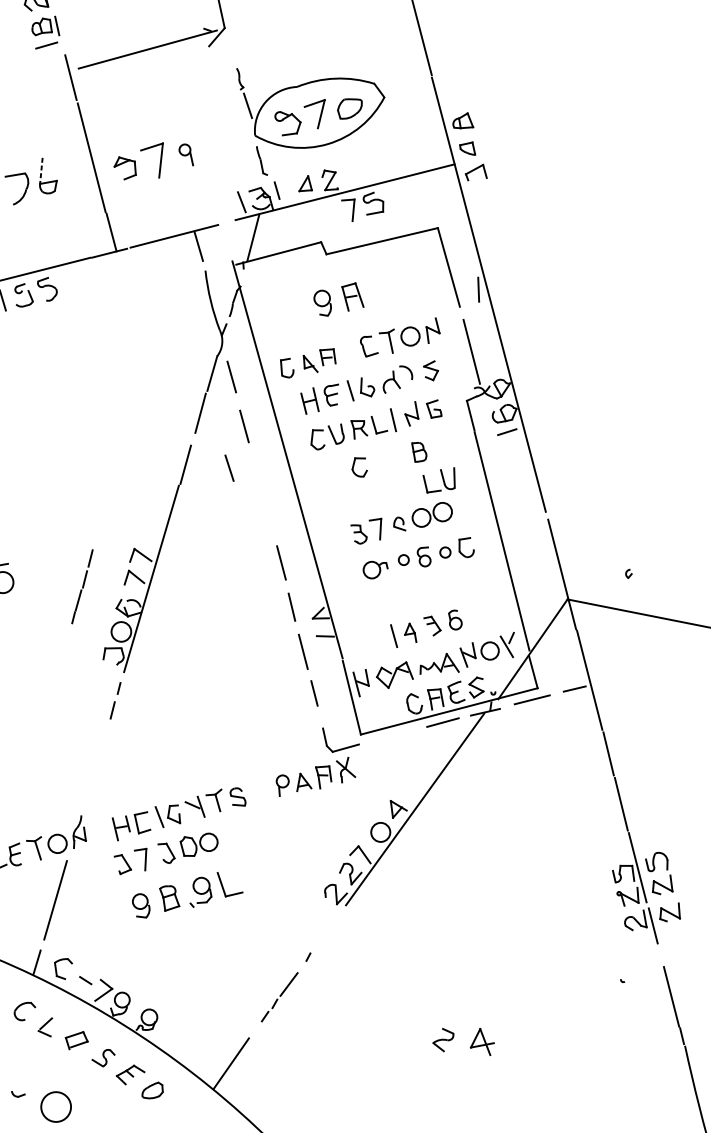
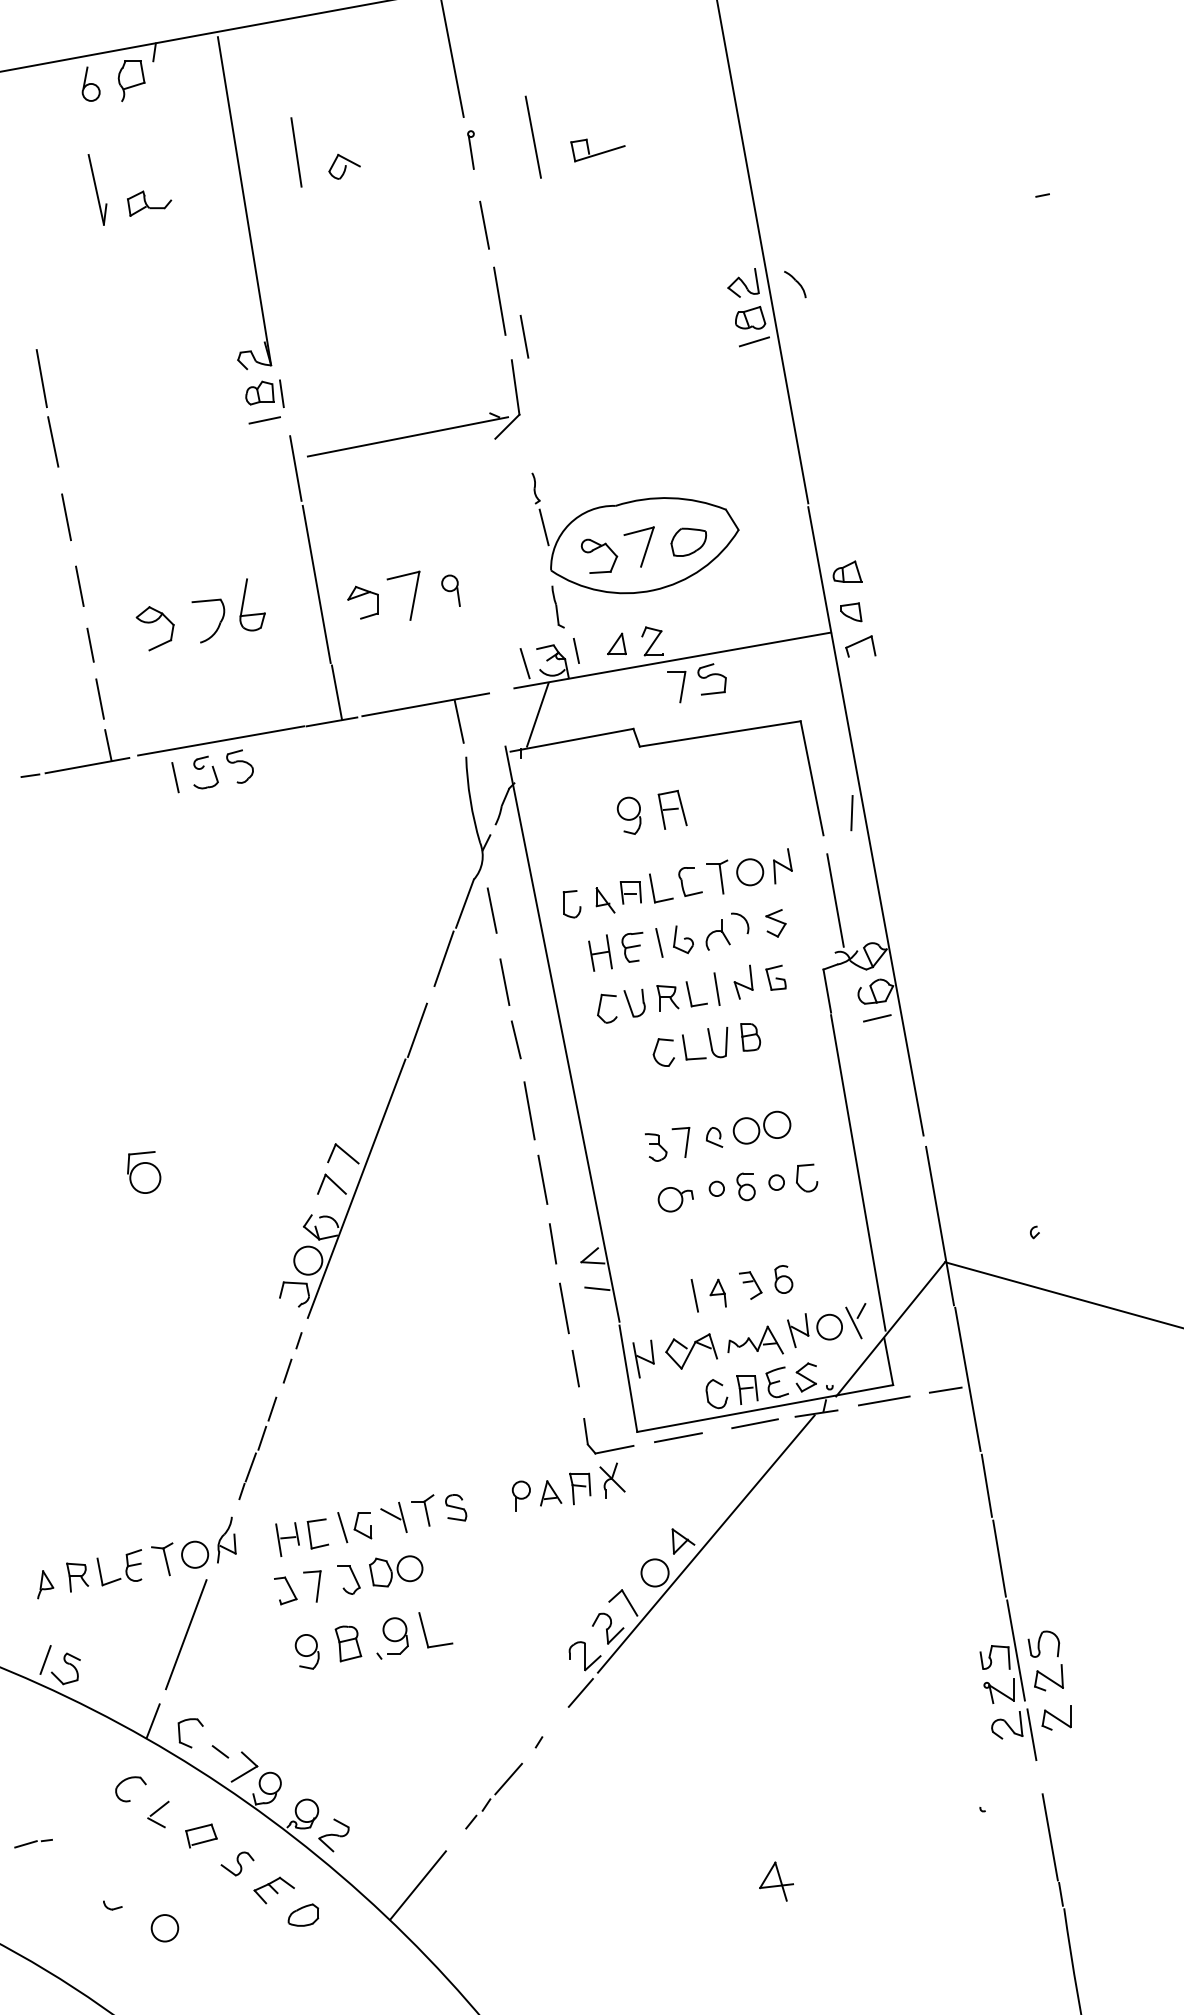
line: (41, 170) -> (243, 597), dashed -> solid
part: (343, 353) -> (653, 888), added
line: (228, 468) -> (515, 1039), moved
part: (439, 480) -> (705, 1043), moved
line: (268, 515) -> (529, 1110), added
part: (82, 586) -> (257, 1448), moved
line: (390, 736) -> (678, 1437), added
line: (334, 920) -> (580, 1692), added
part: (443, 1040) -> (333, 1835), moved
circle: (55, 1107) -> (164, 1928), size x0.62

